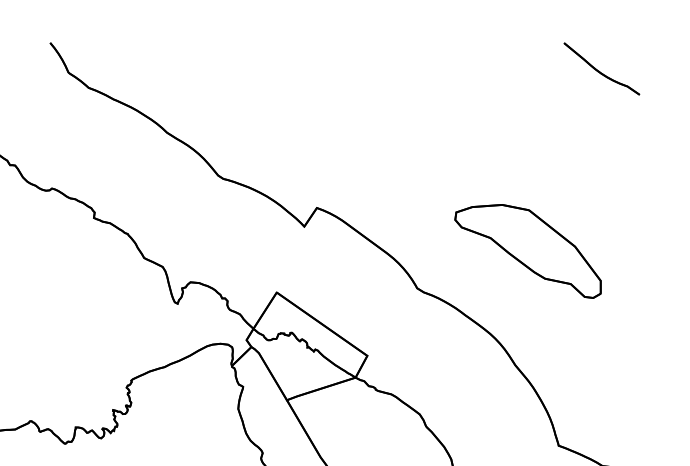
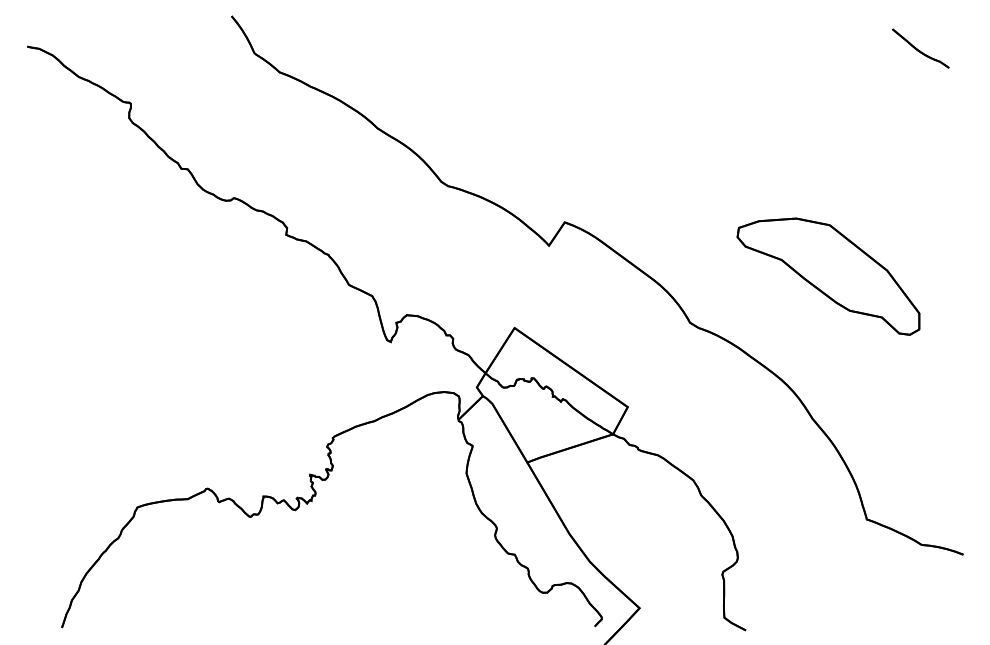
part: (601, 68) -> (920, 48), size x0.6

